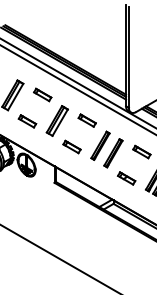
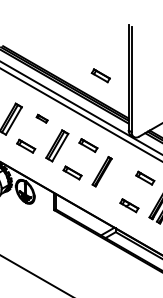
part: (98, 53) -> (100, 75), added
part: (42, 94) -> (41, 118), size x0.6
part: (113, 153) -> (115, 179), removed

